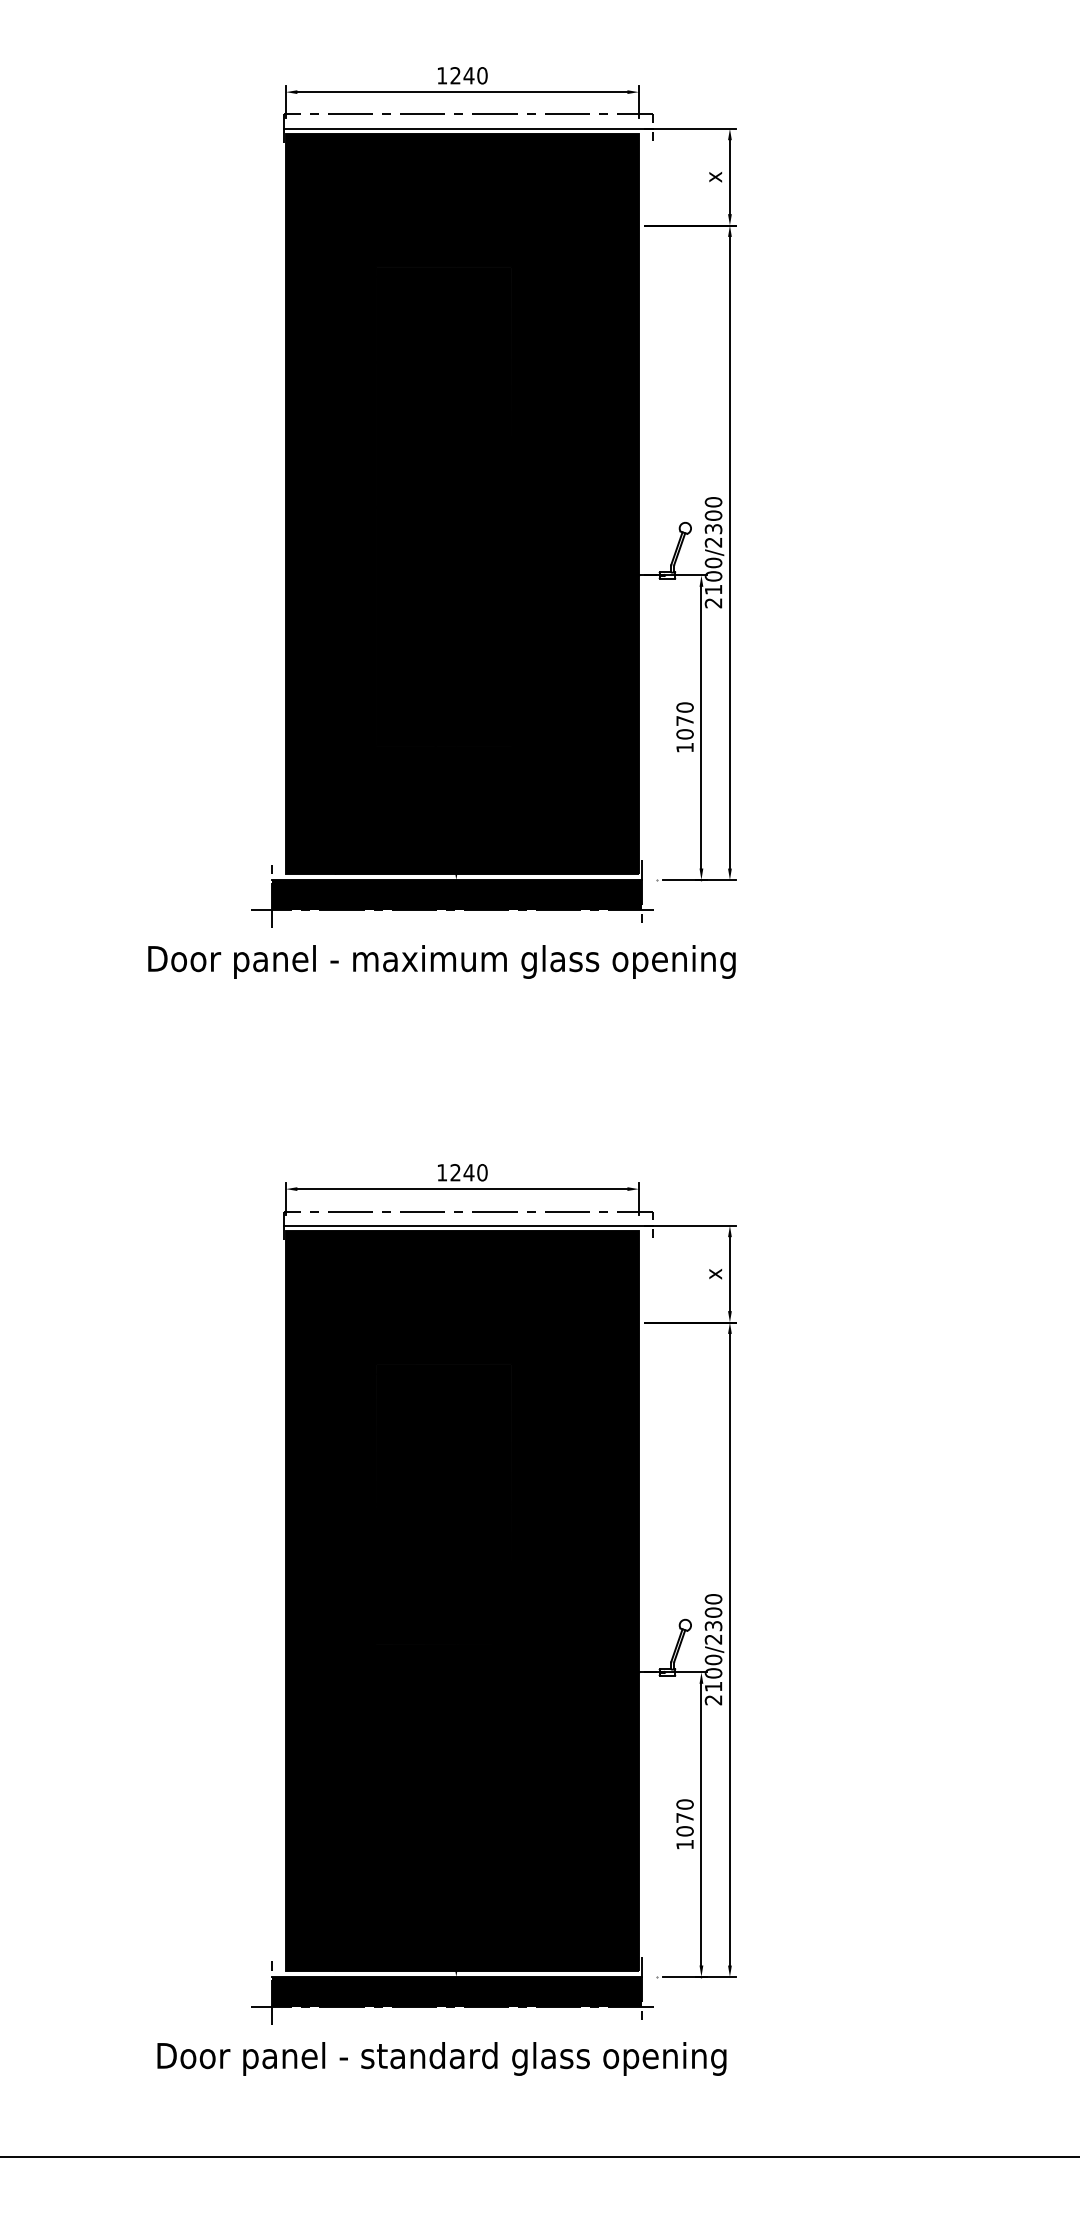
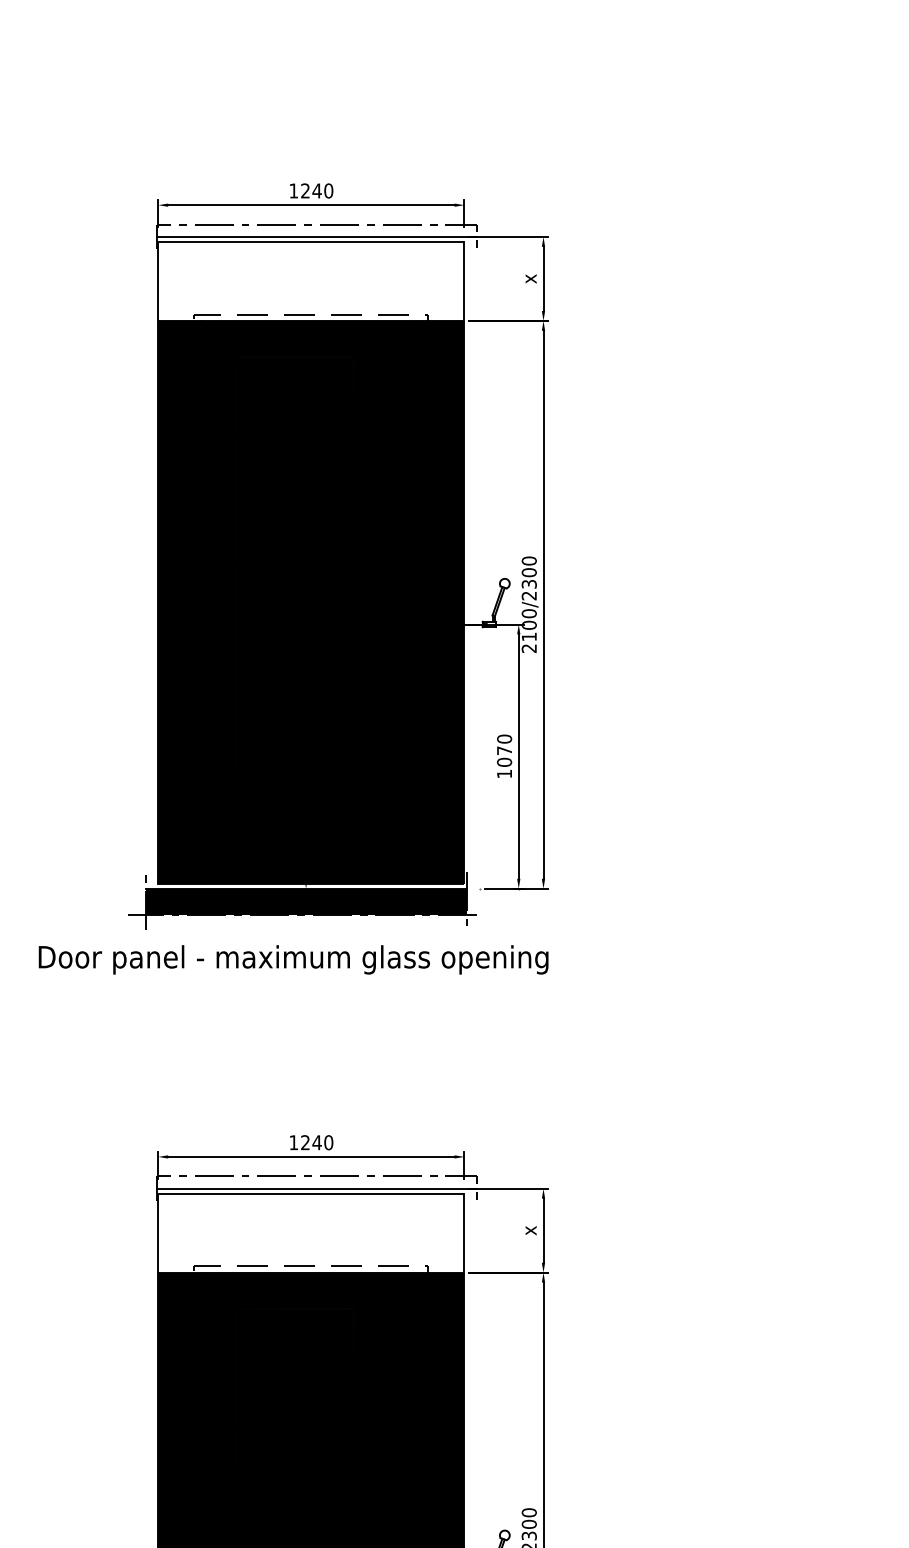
fill: (461, 179) -> (310, 280), removed
fill: (461, 1276) -> (310, 1232), removed

